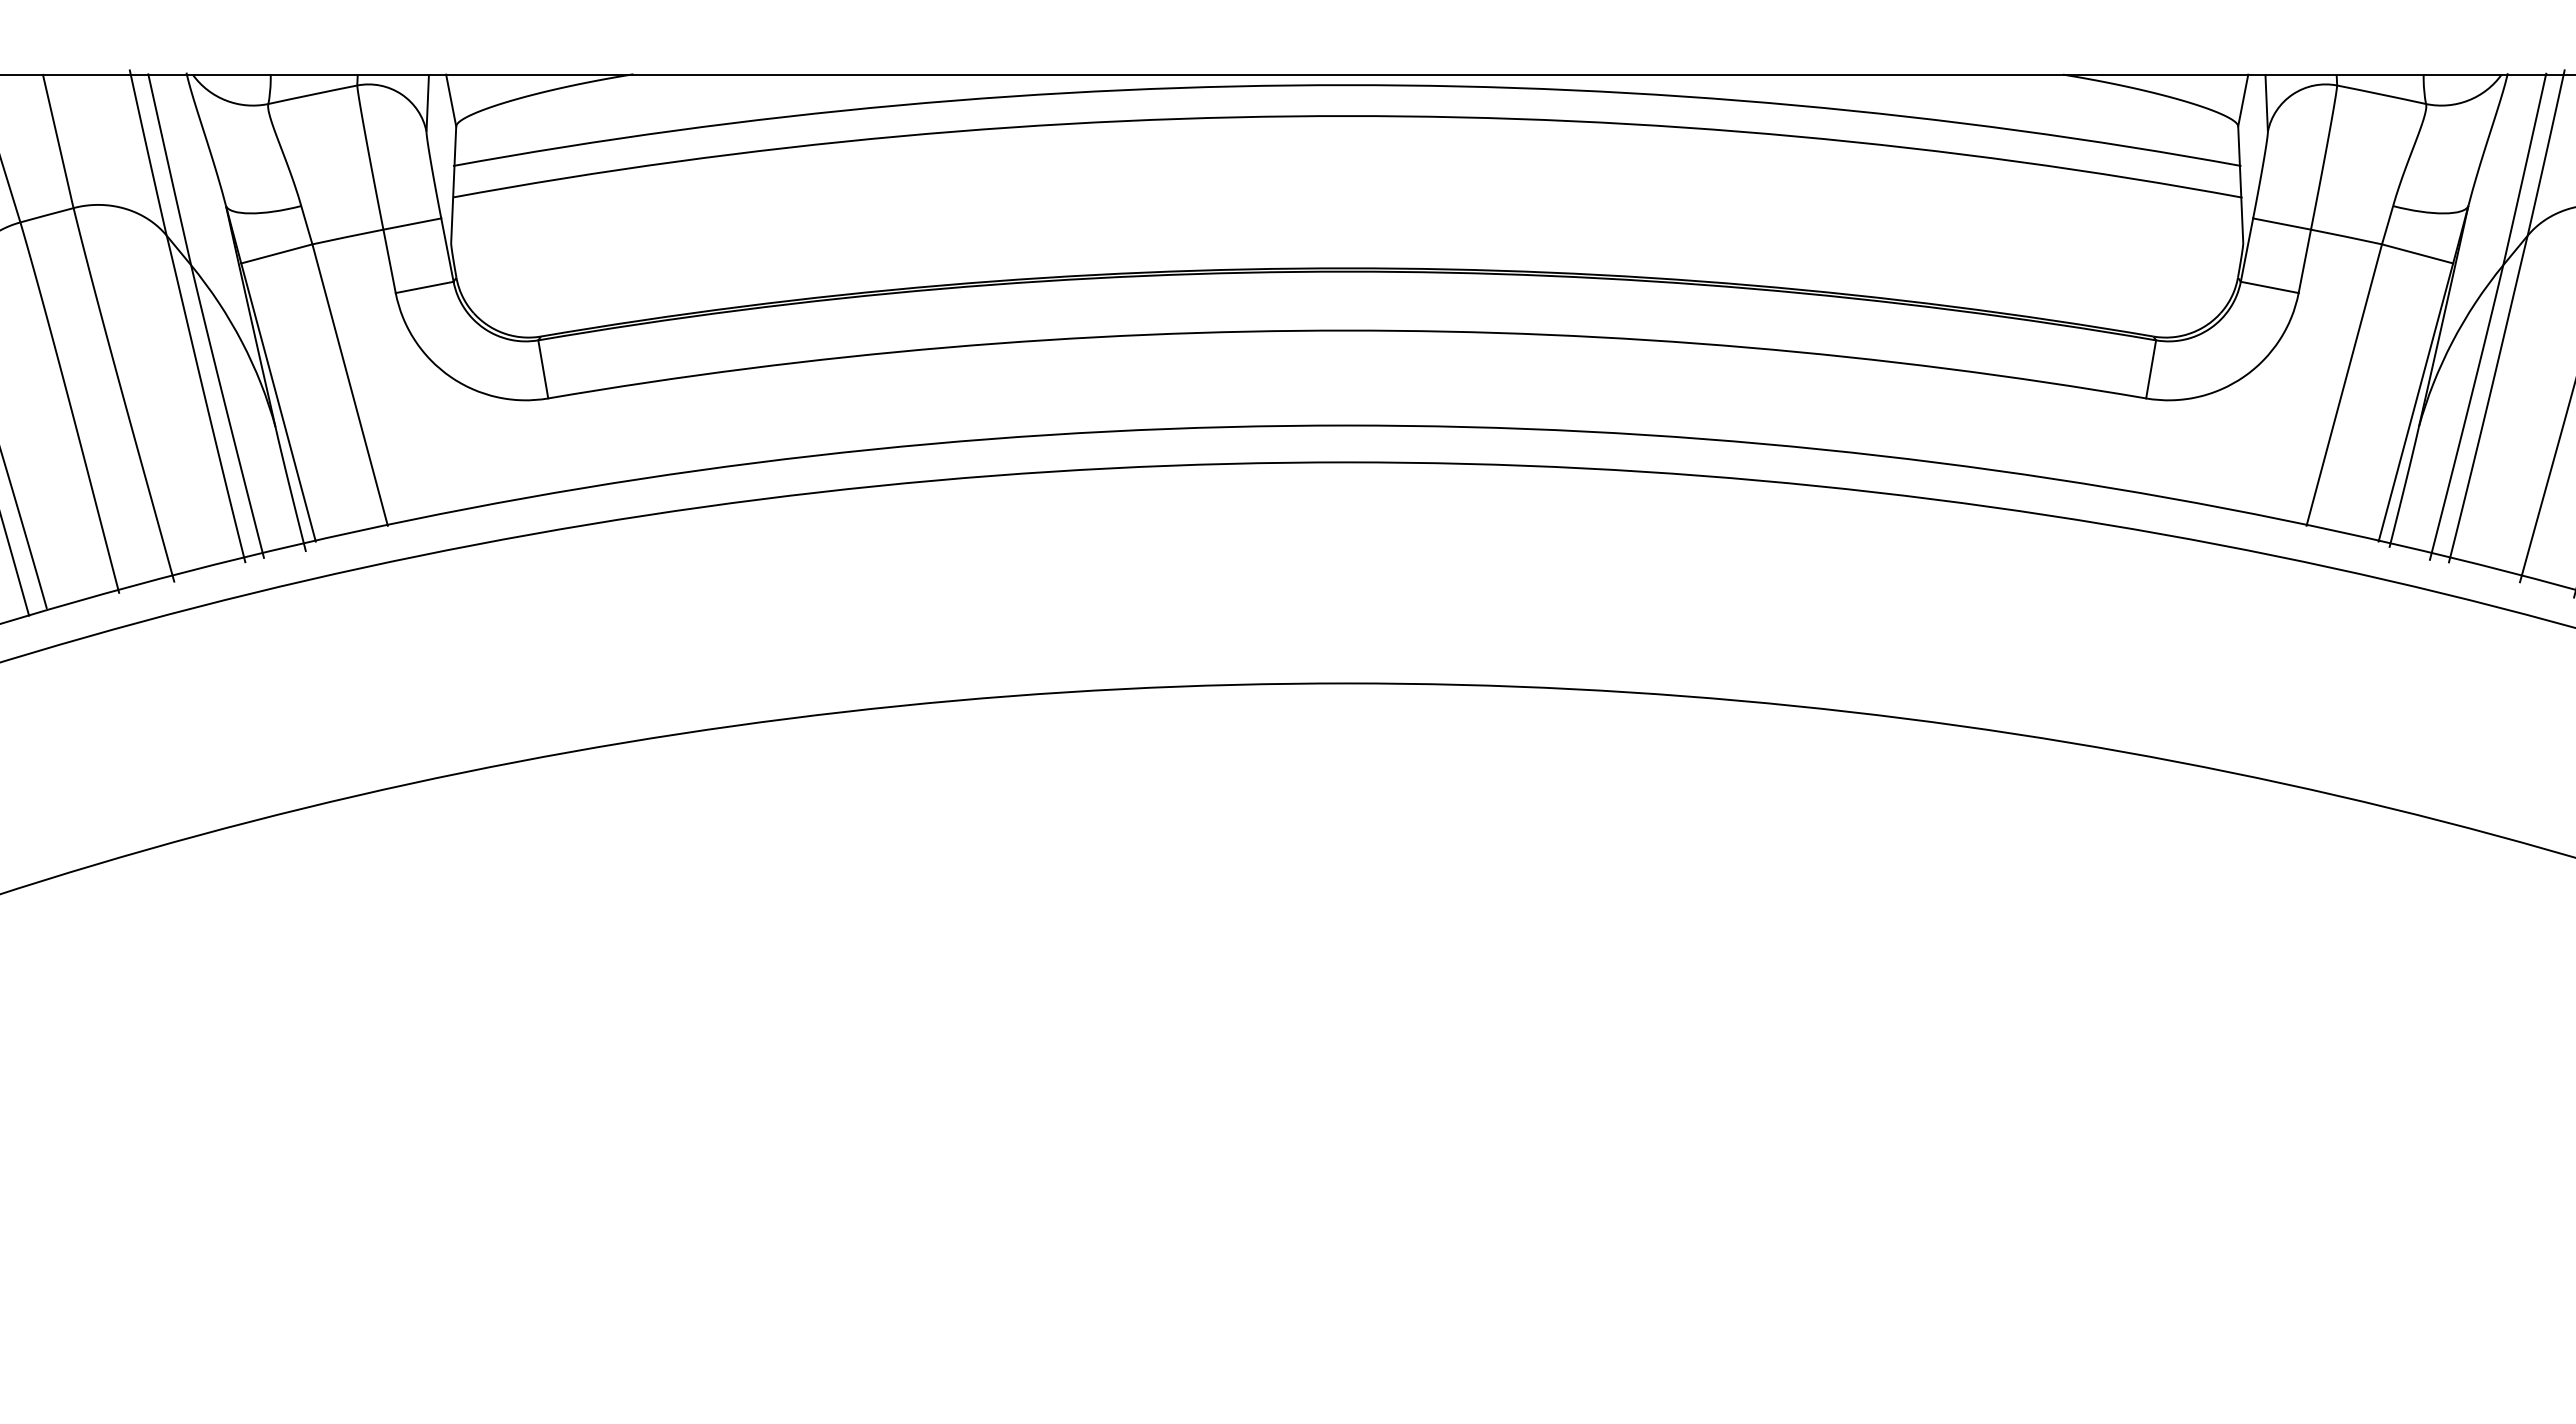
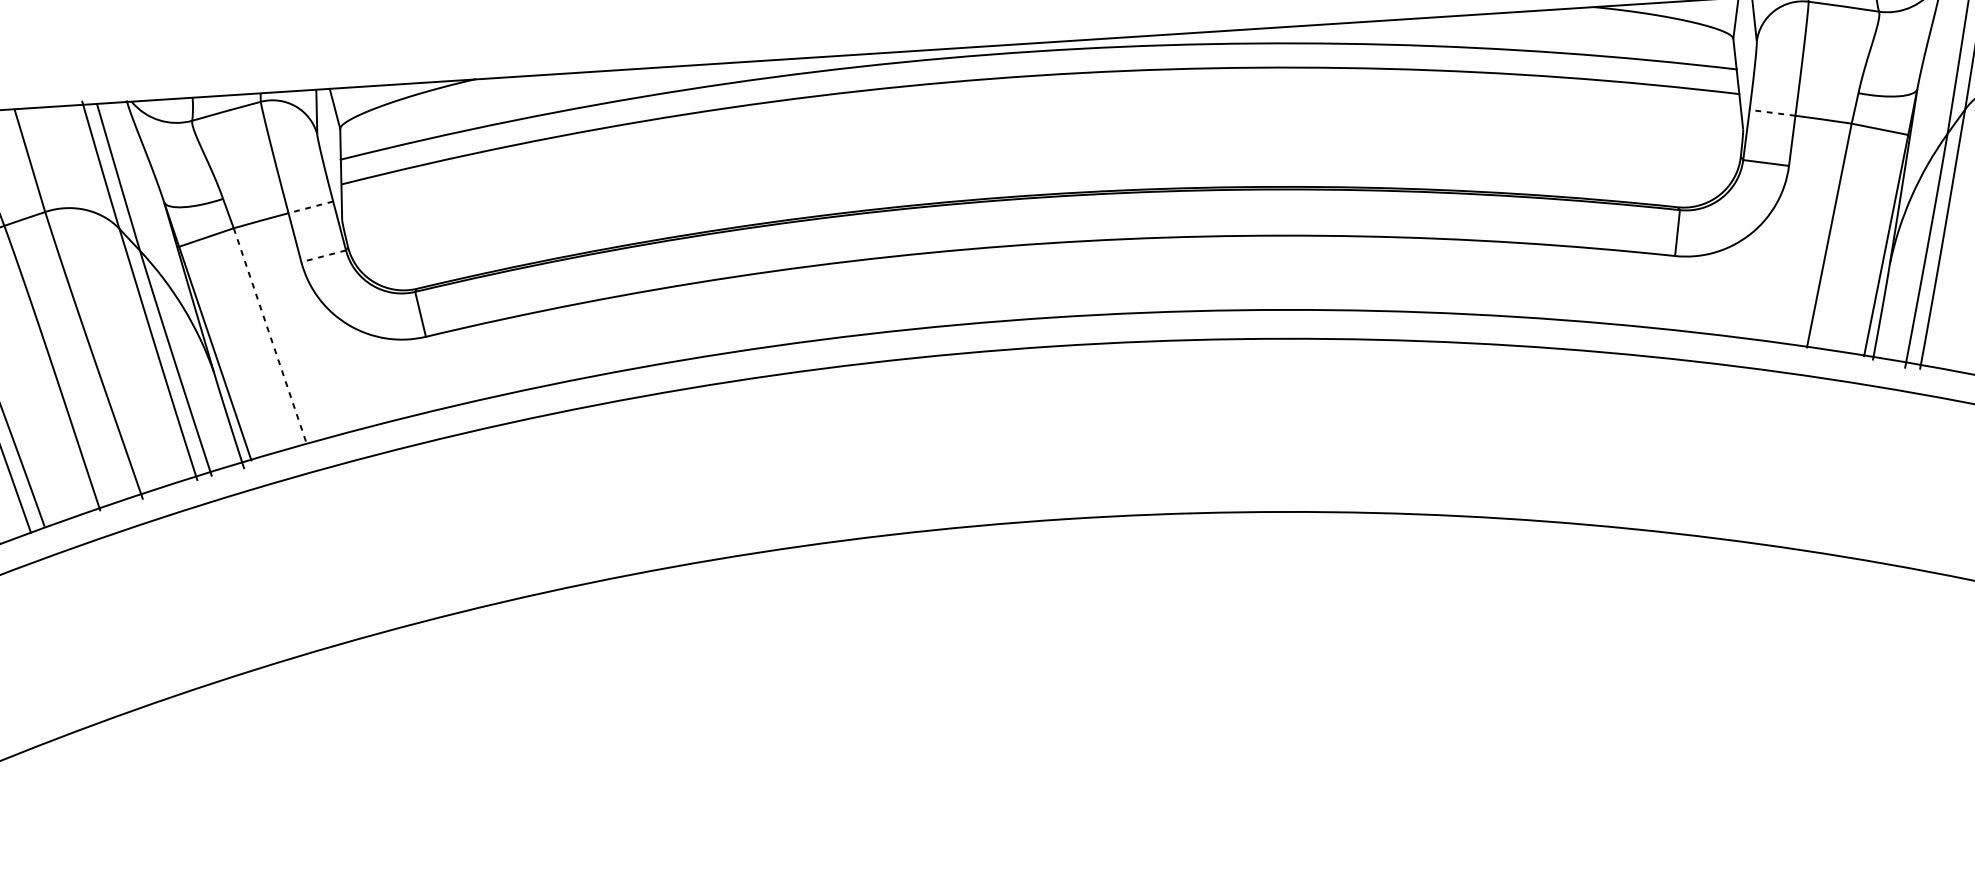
line: (2281, 223) -> (1772, 112), solid -> dashed
line: (411, 224) -> (310, 207), solid -> dashed
line: (424, 287) -> (323, 256), solid -> dashed
line: (350, 385) -> (270, 336), solid -> dashed

